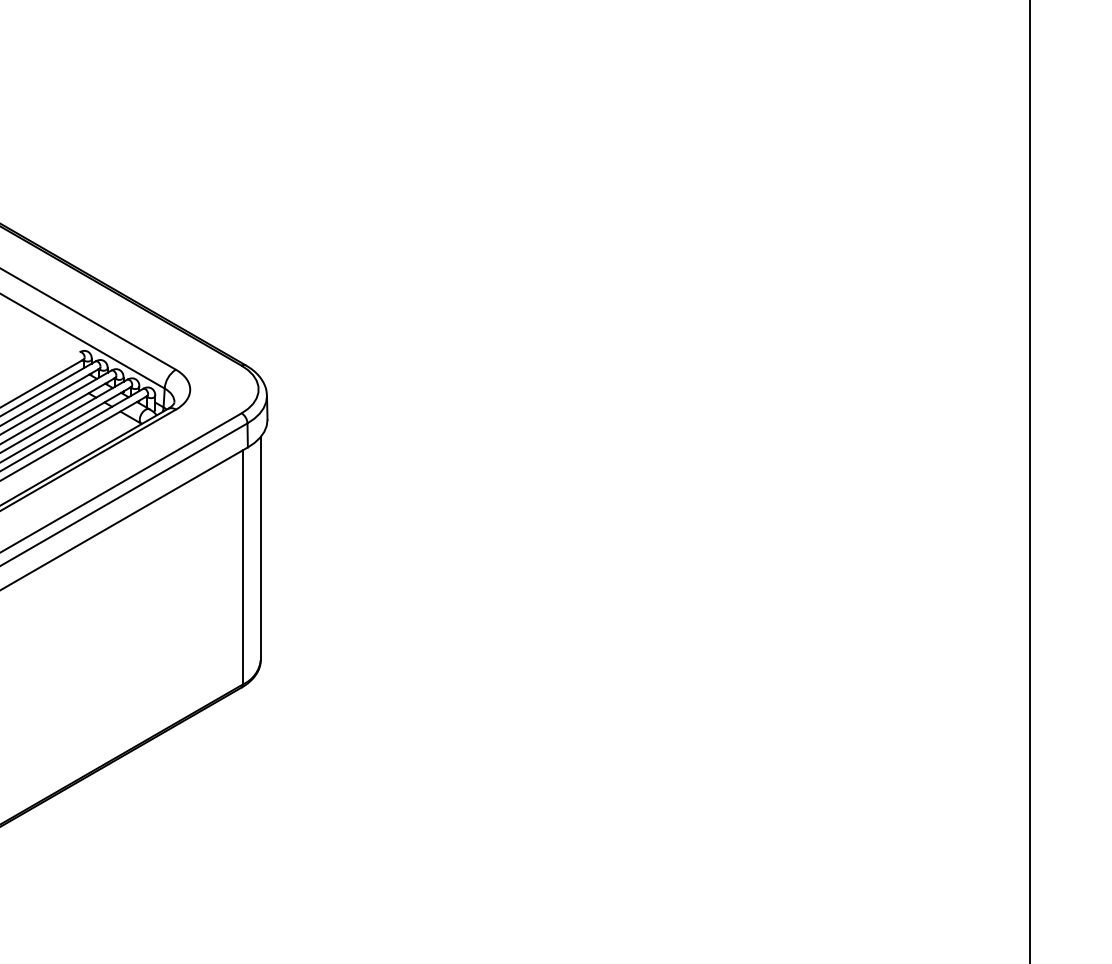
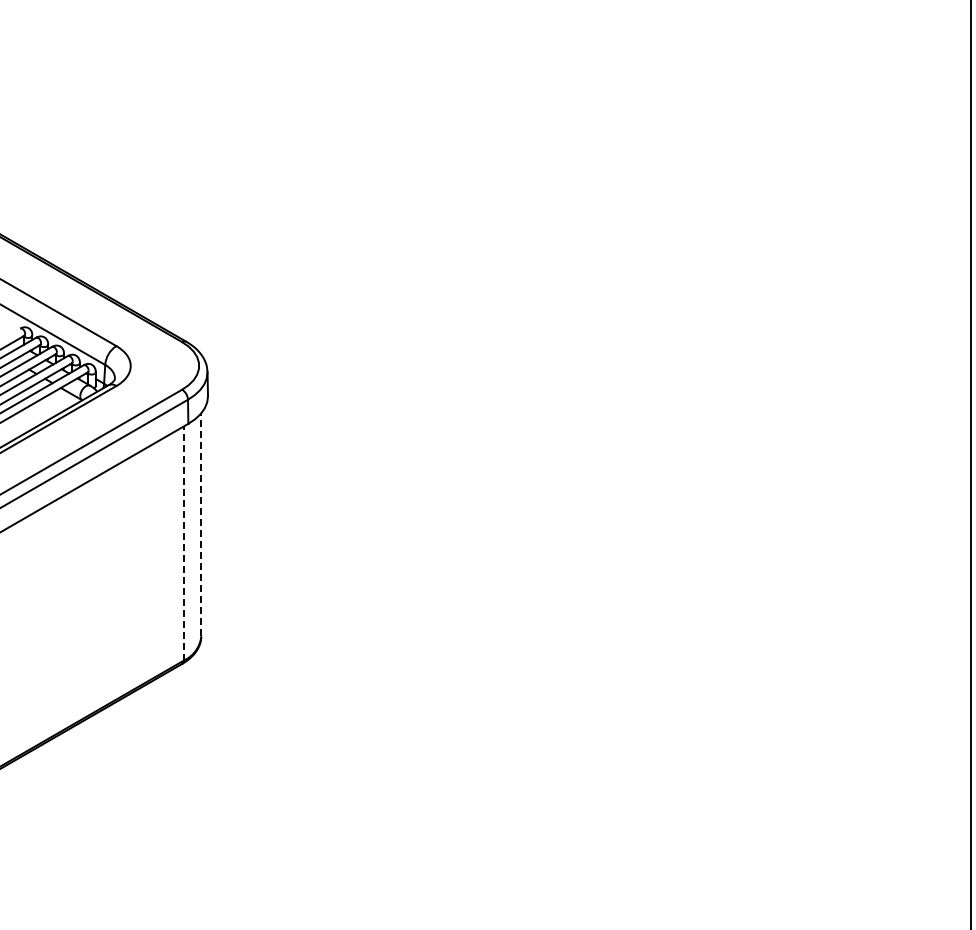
line: (260, 547) -> (201, 523), solid -> dashed
line: (243, 566) -> (184, 542), solid -> dashed

